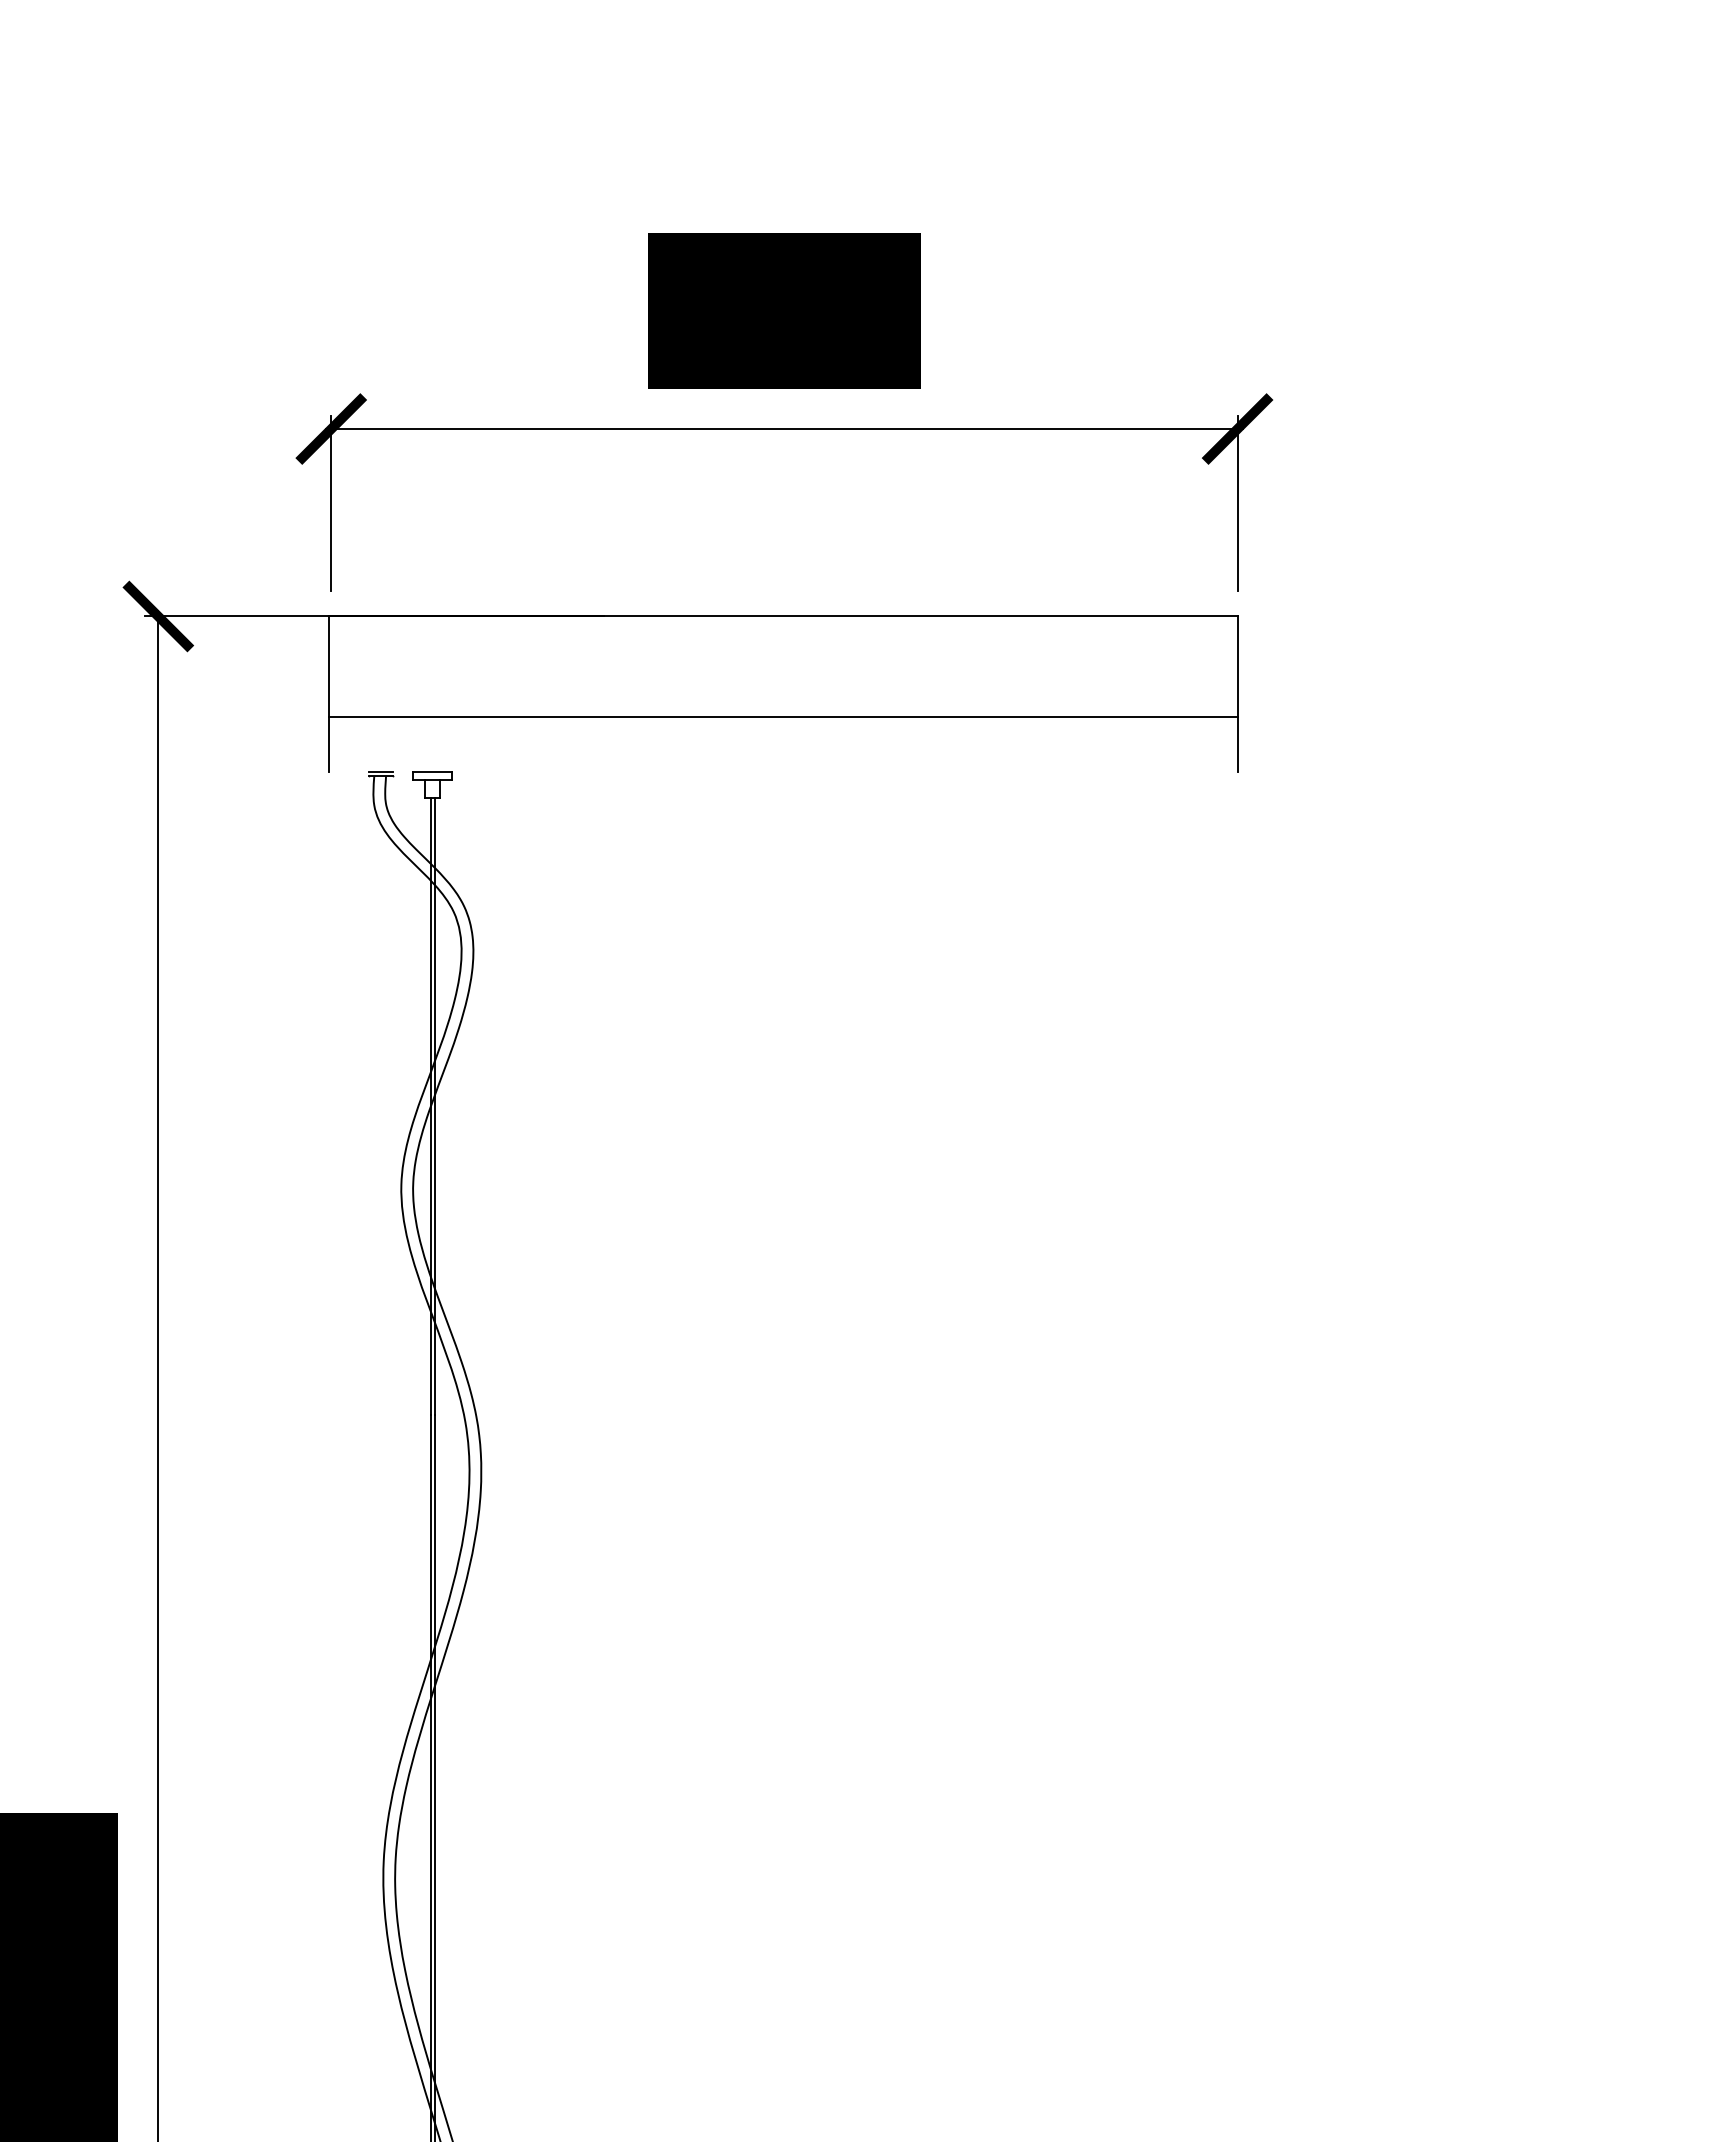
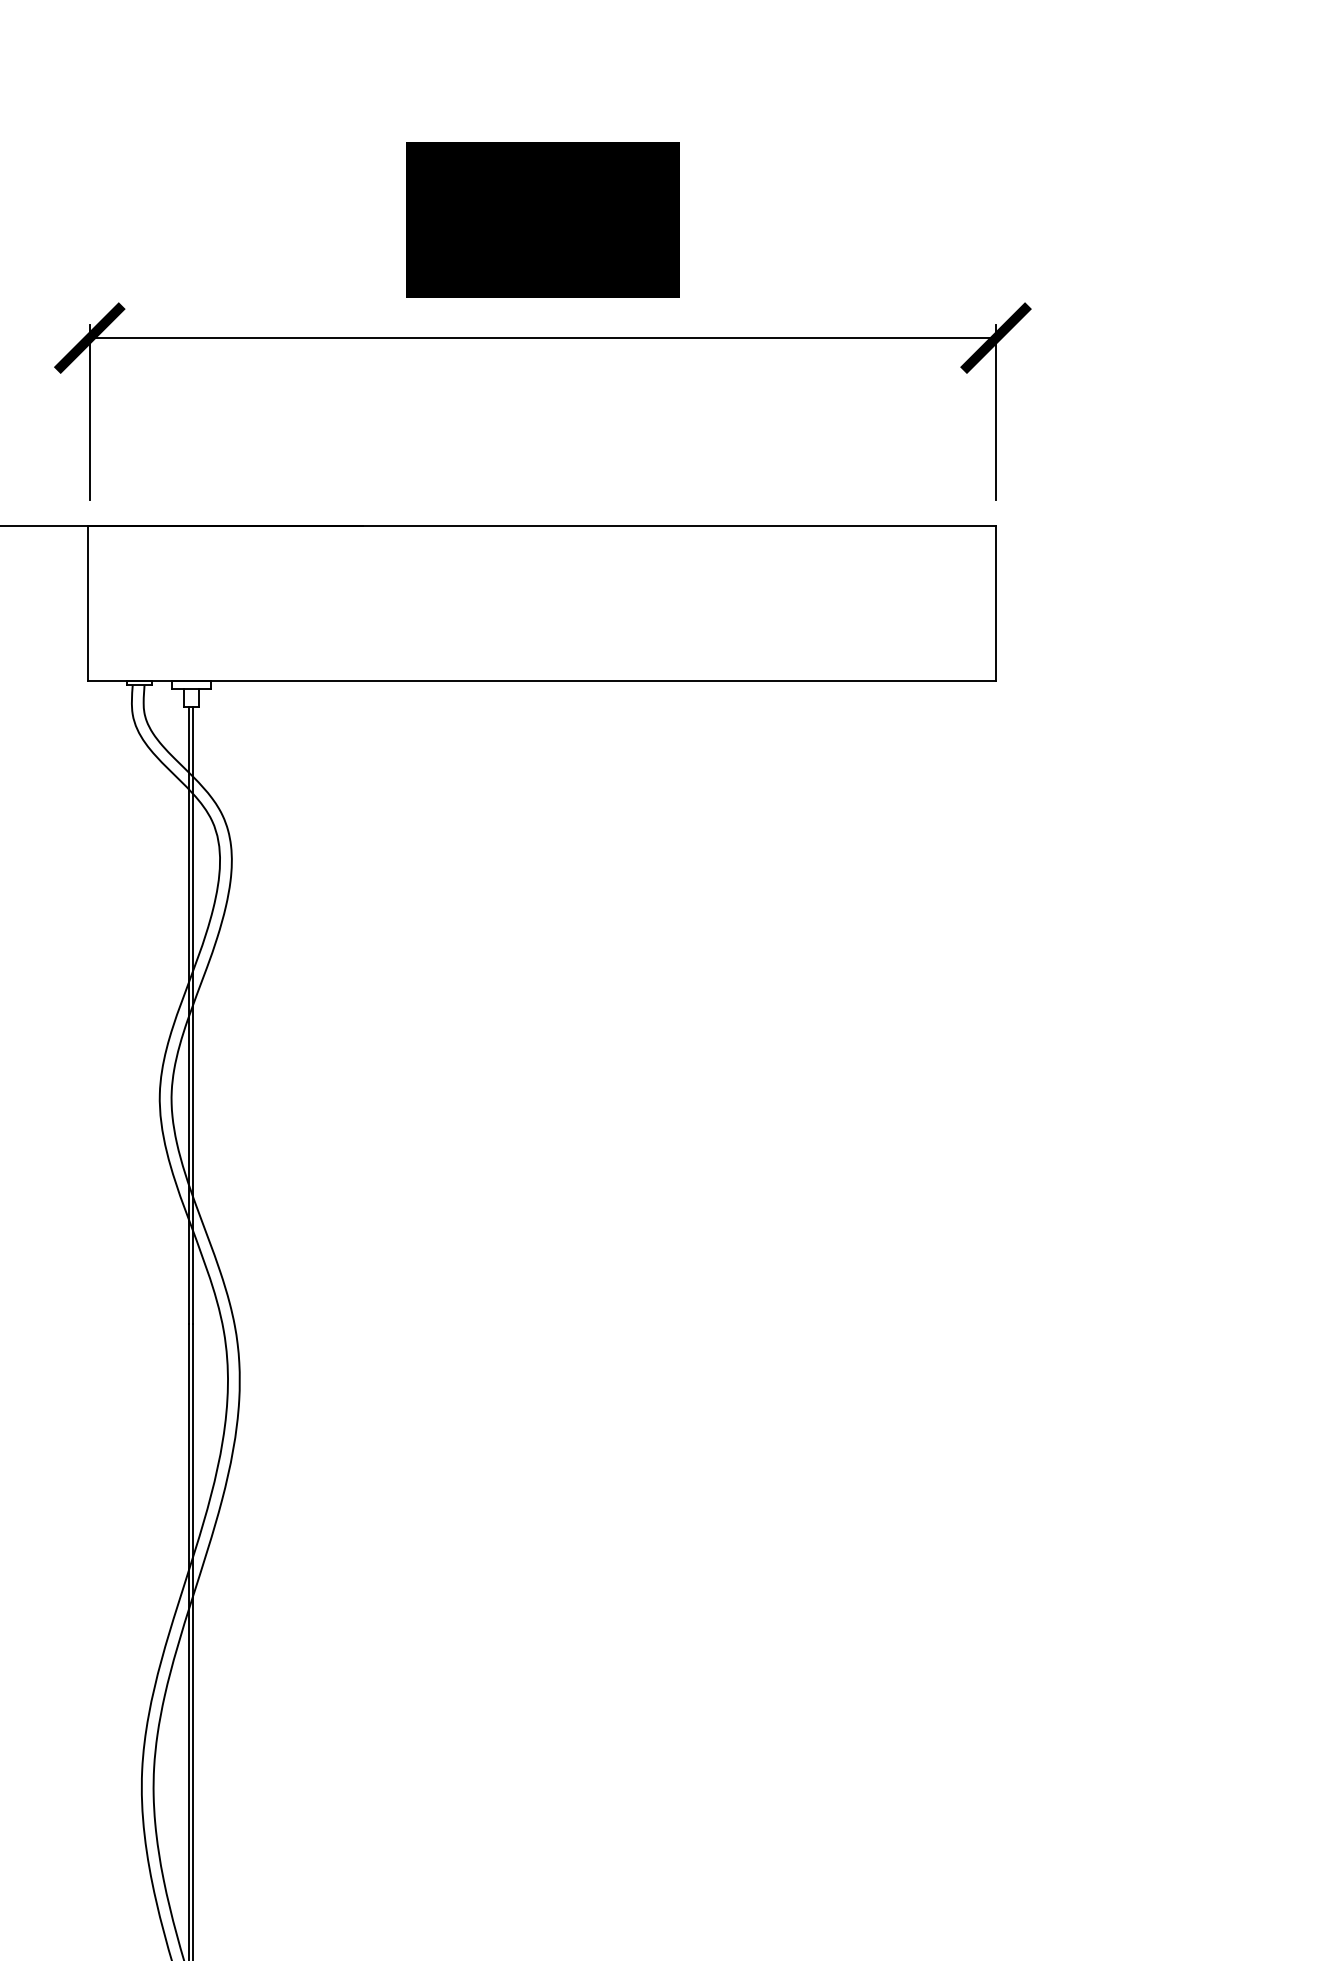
line: (783, 717) -> (541, 681), moved

